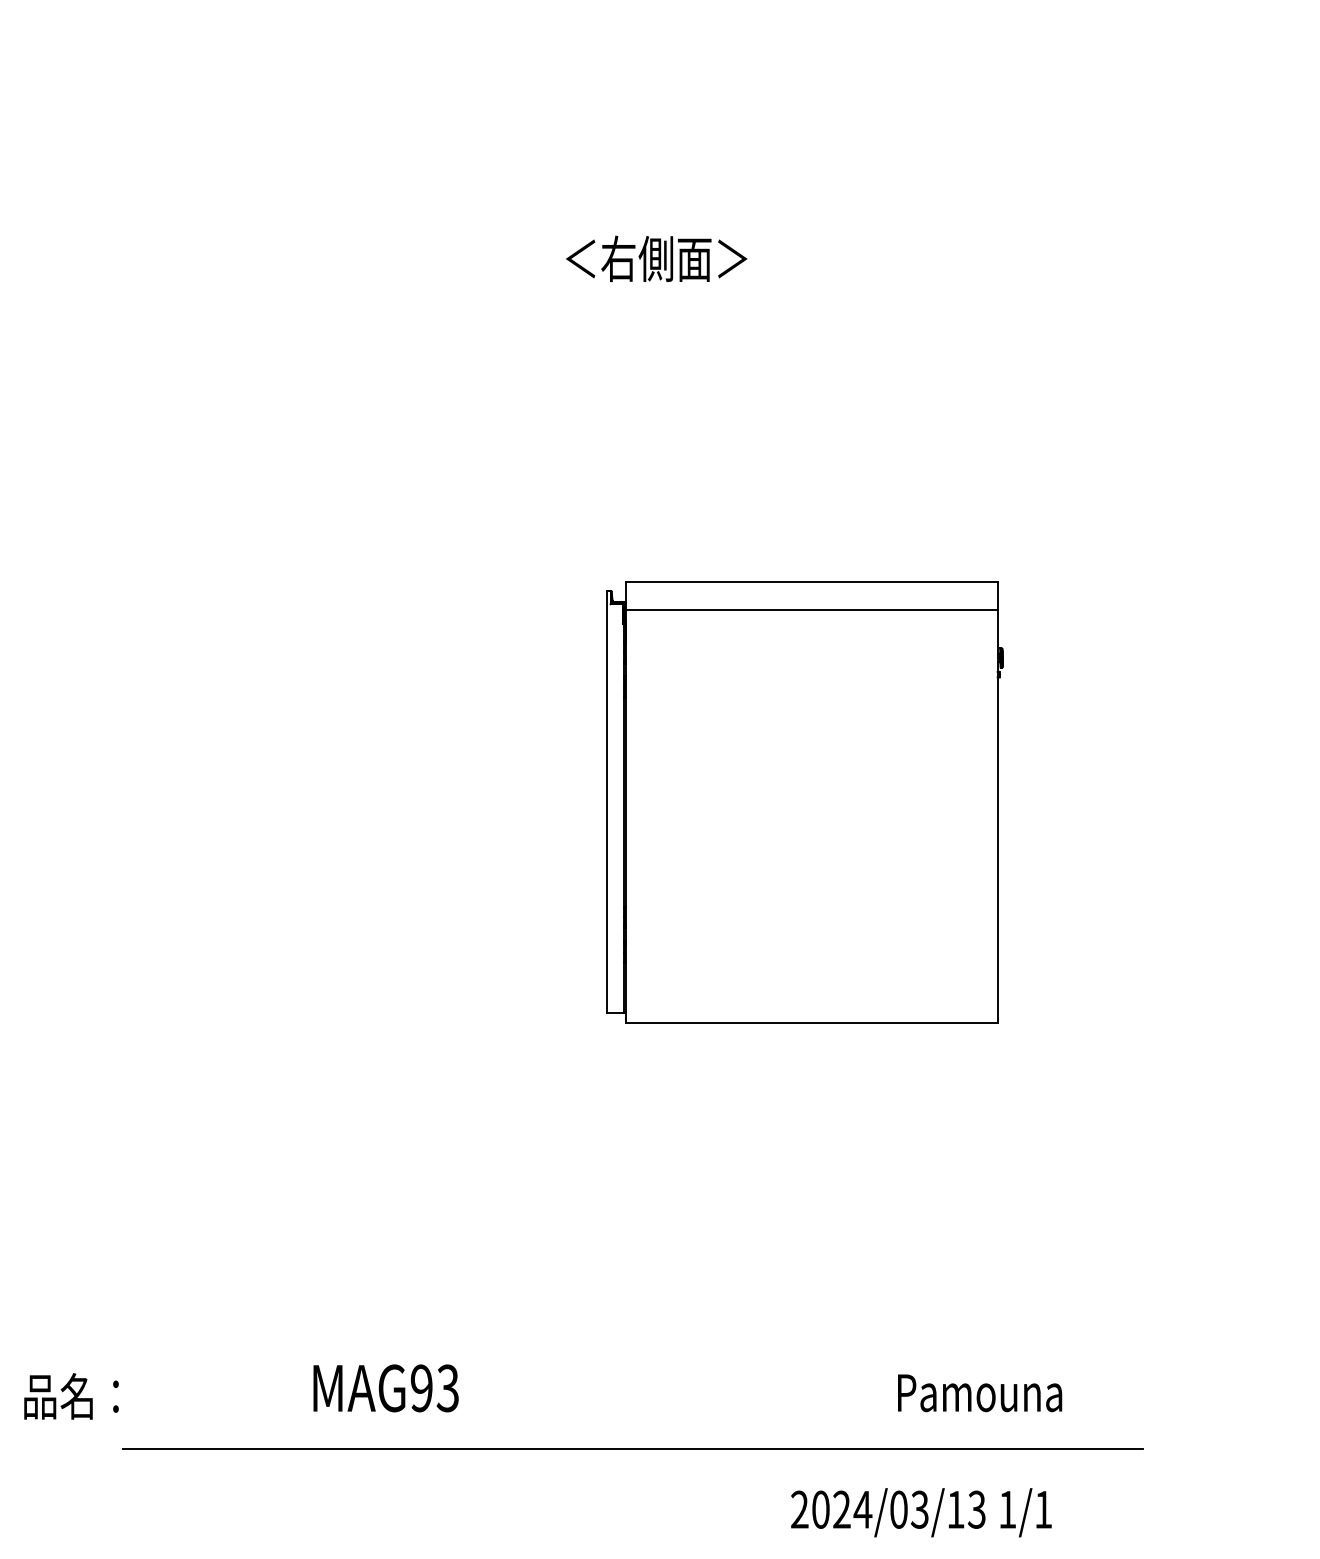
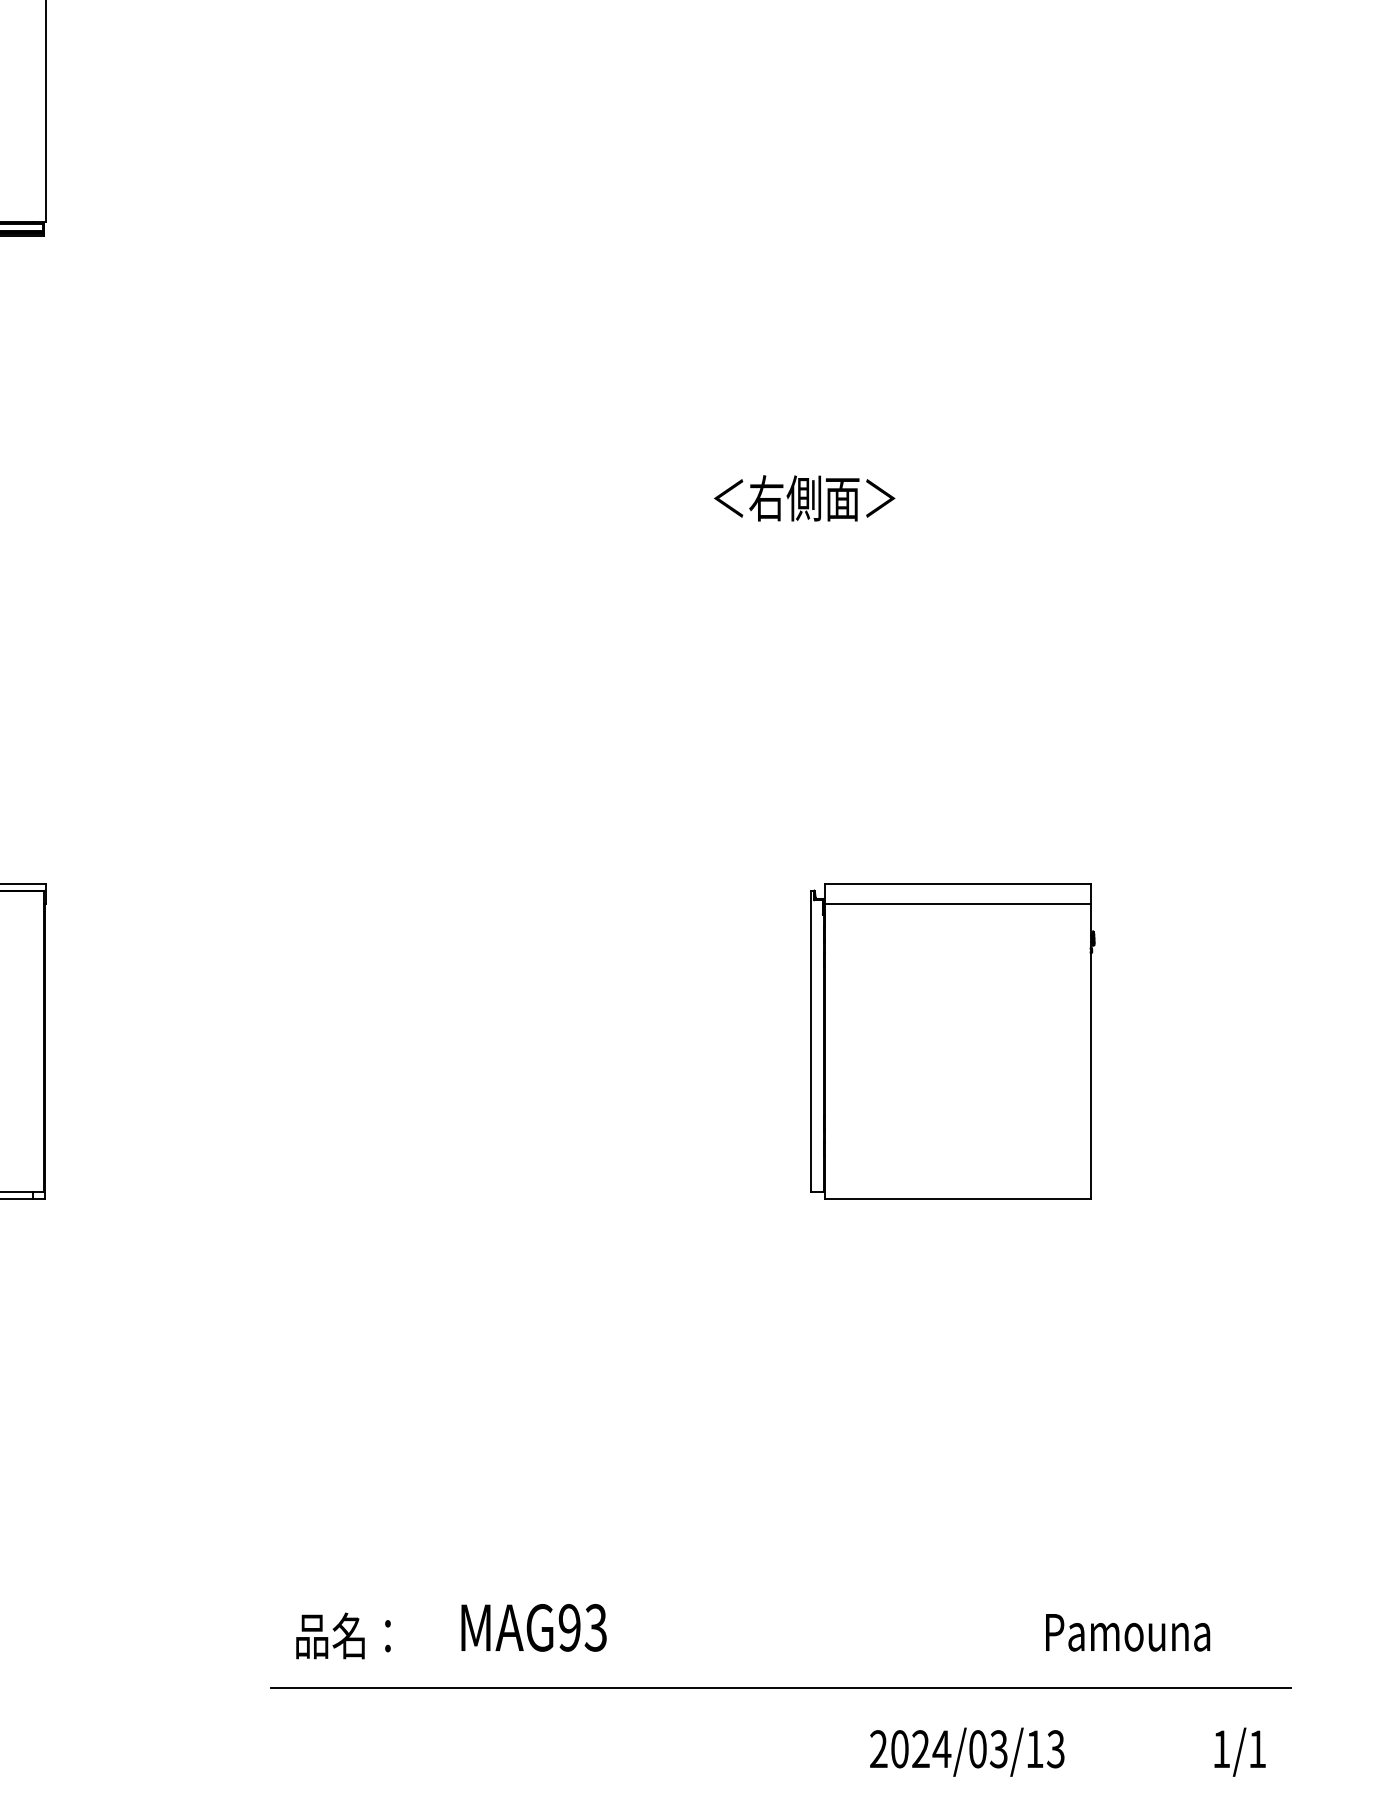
part: (804, 802) -> (952, 1041), size x0.71
text: (71, 1396) -> (343, 1635), moved
text: (888, 1512) -> (967, 1751), moved
text: (1025, 1512) -> (1239, 1751), moved

